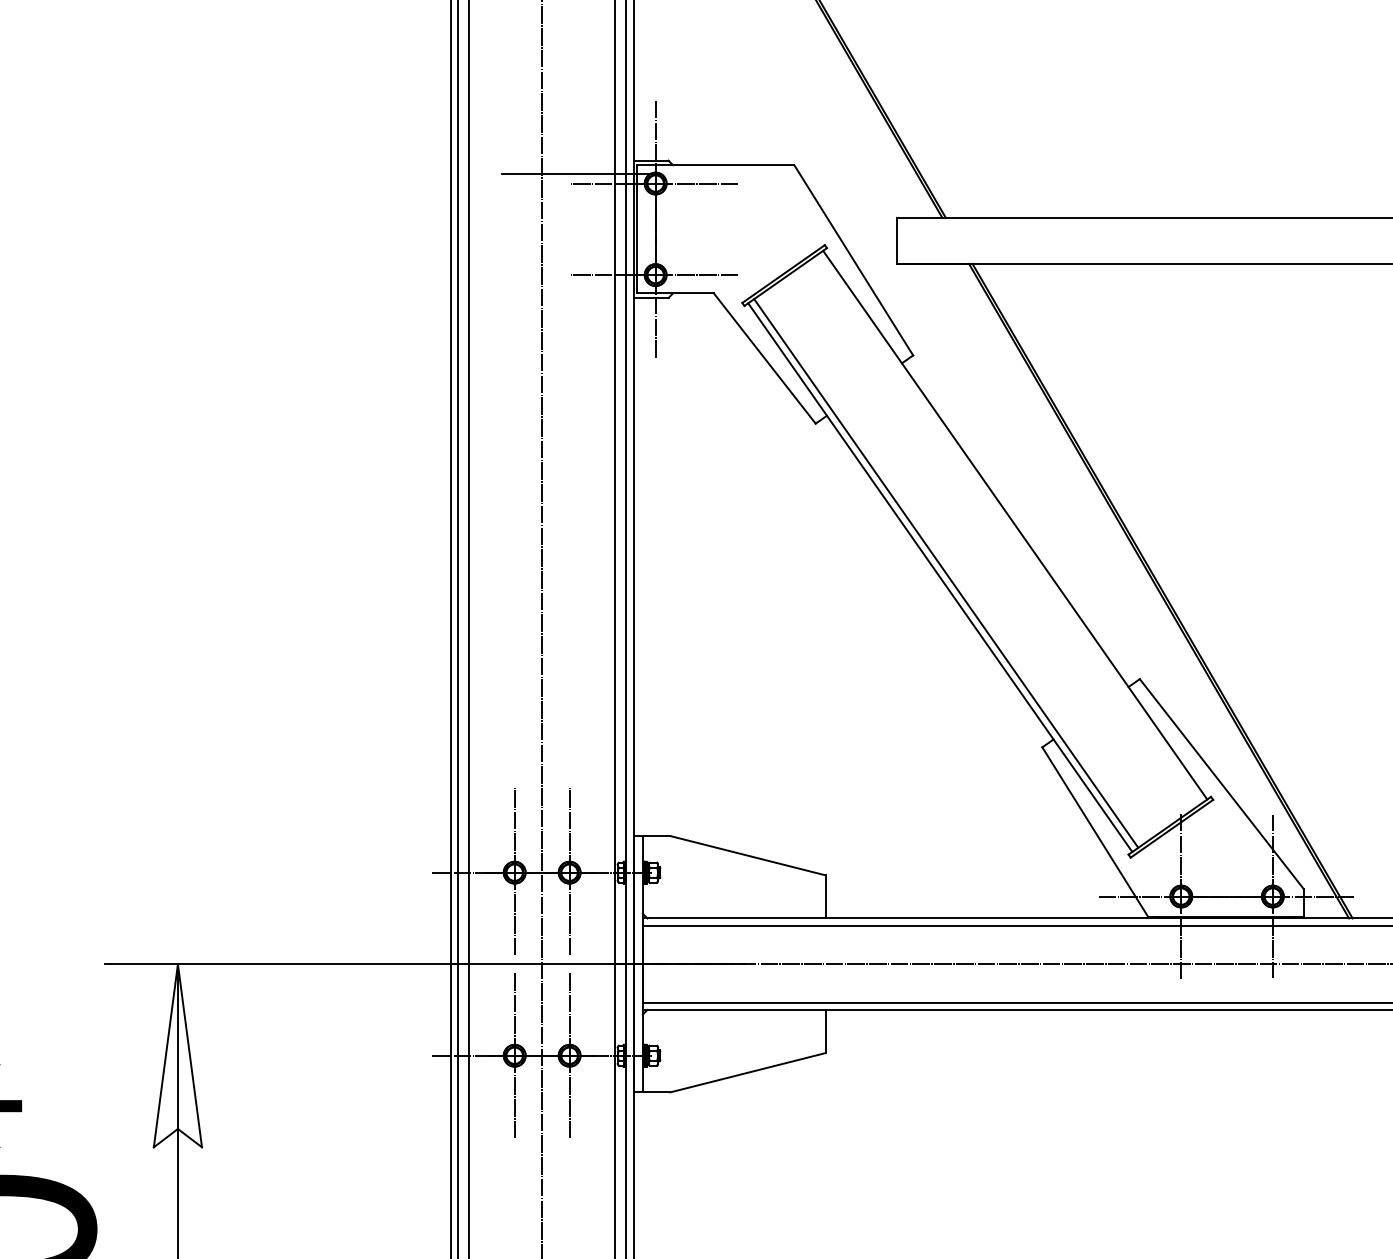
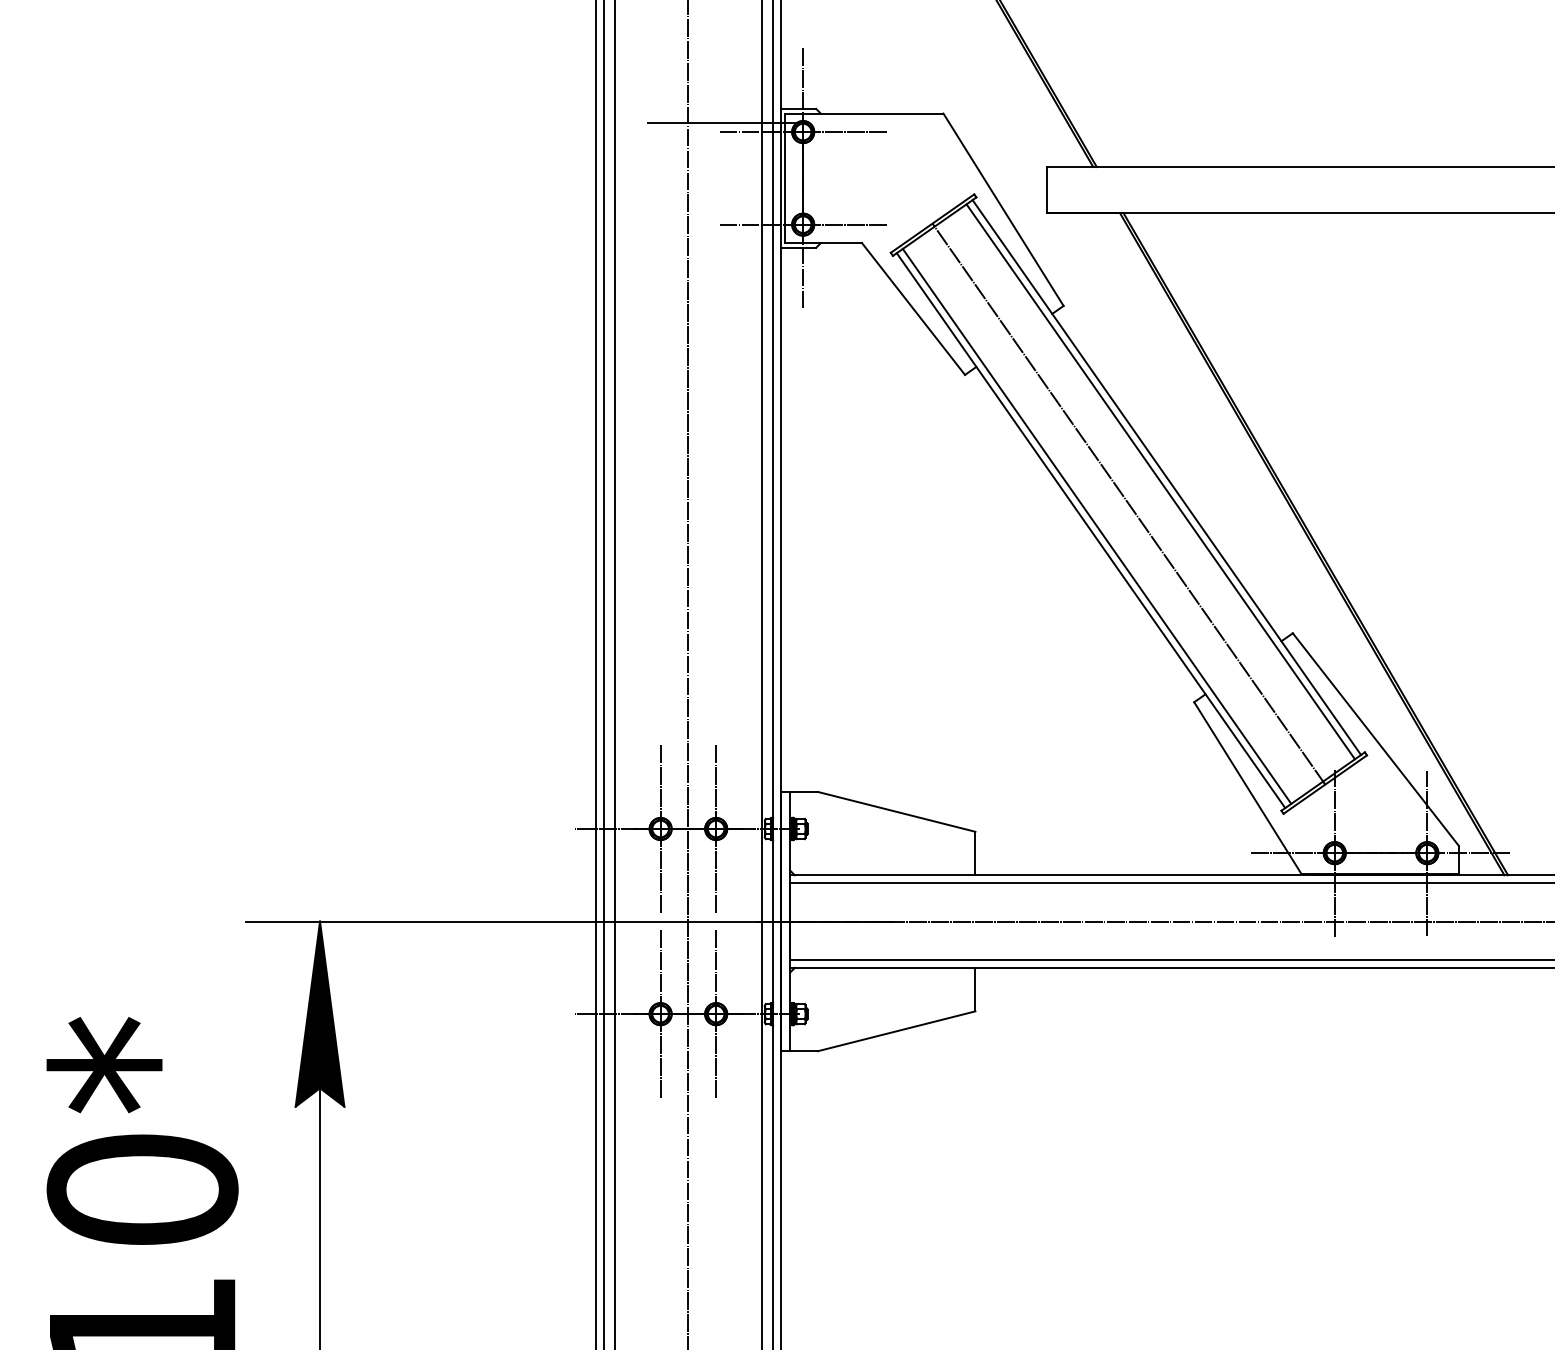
line: (1008, 529) -> (1160, 481), added
line: (977, 550) -> (1128, 503), added
fill: (177, 1055) -> (319, 1013), added

